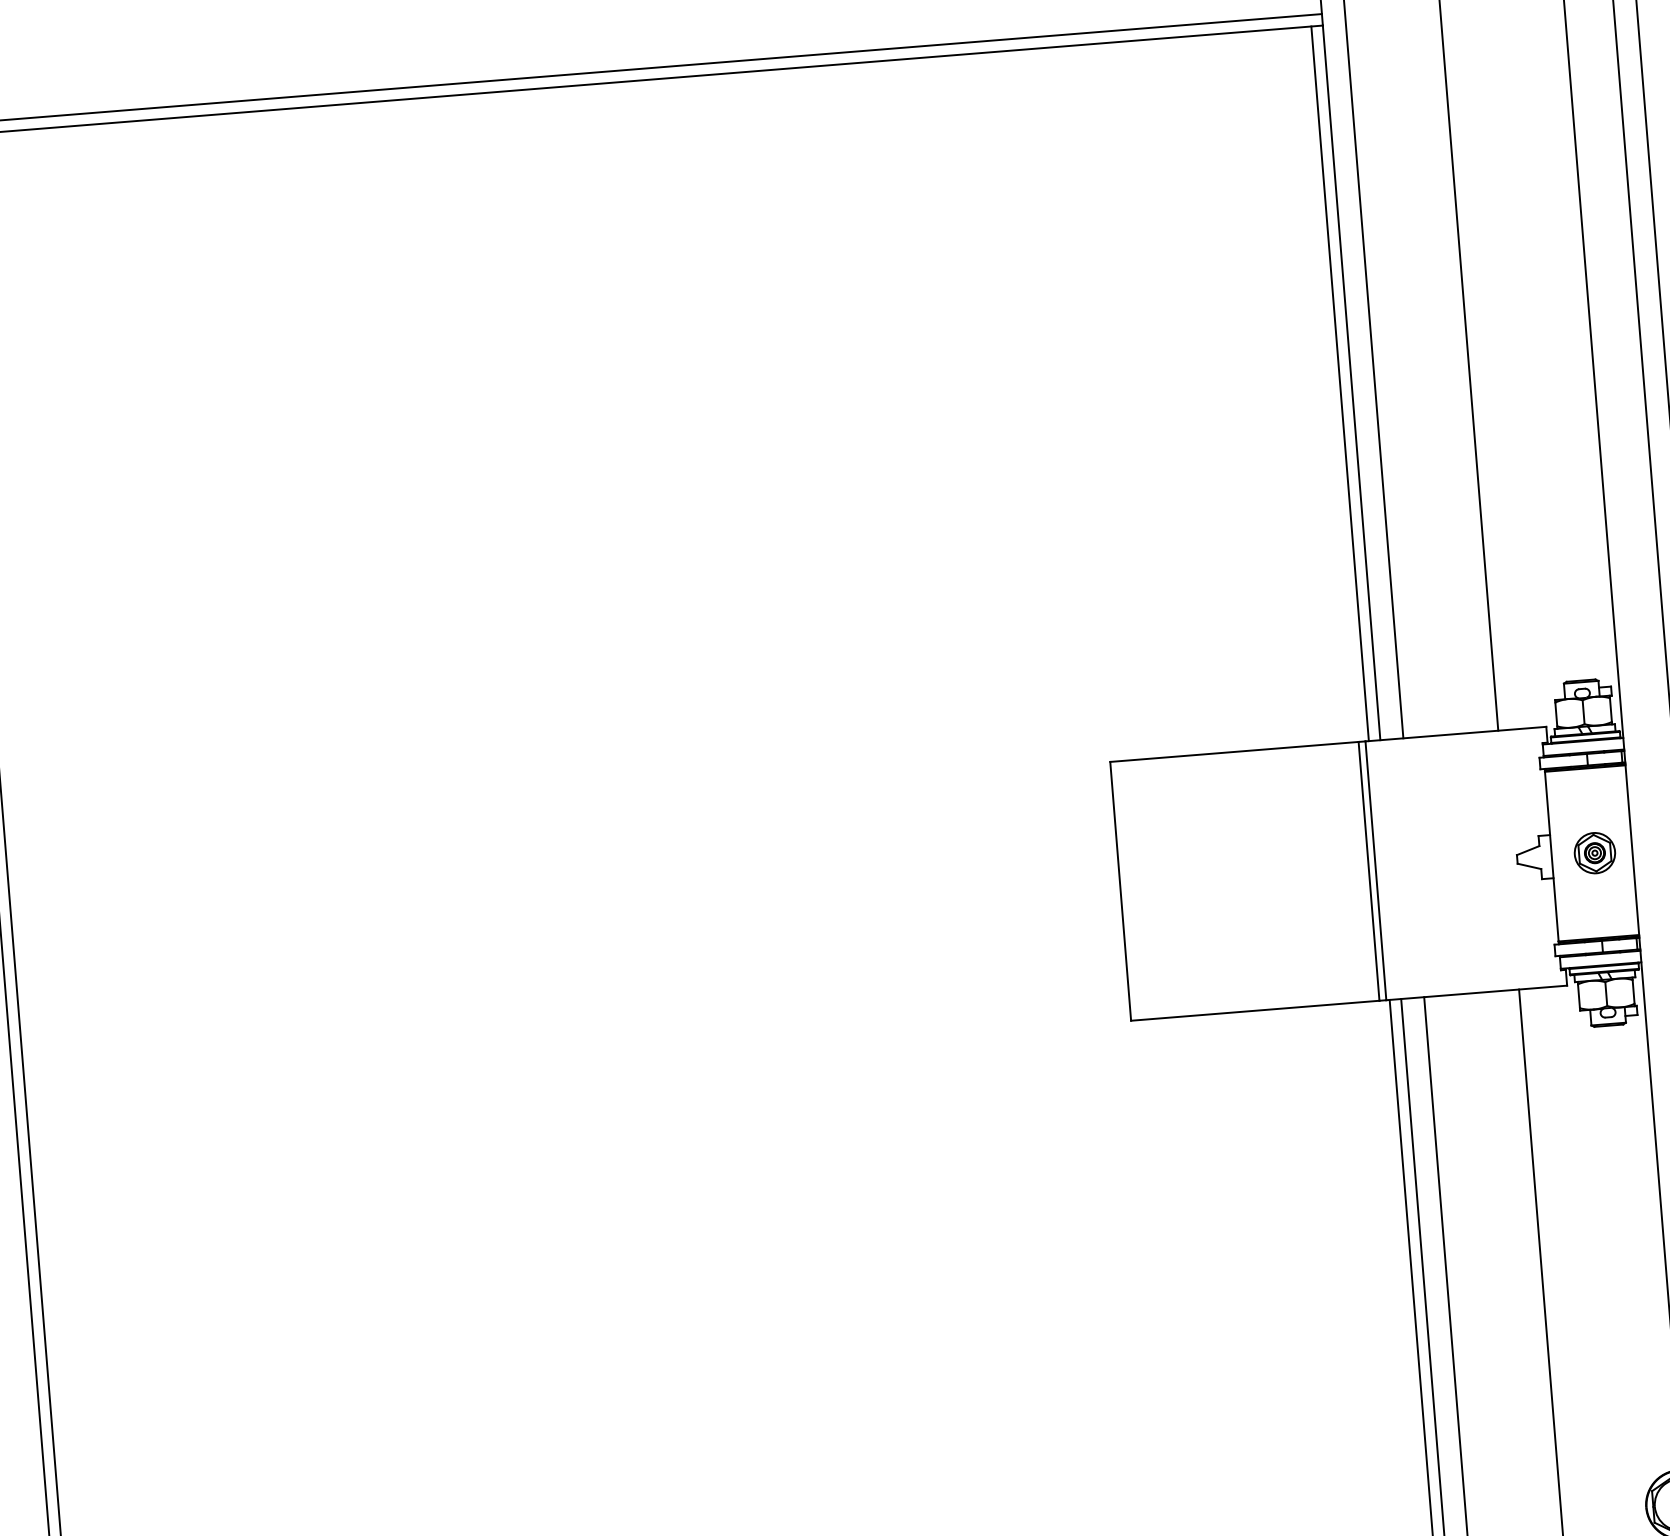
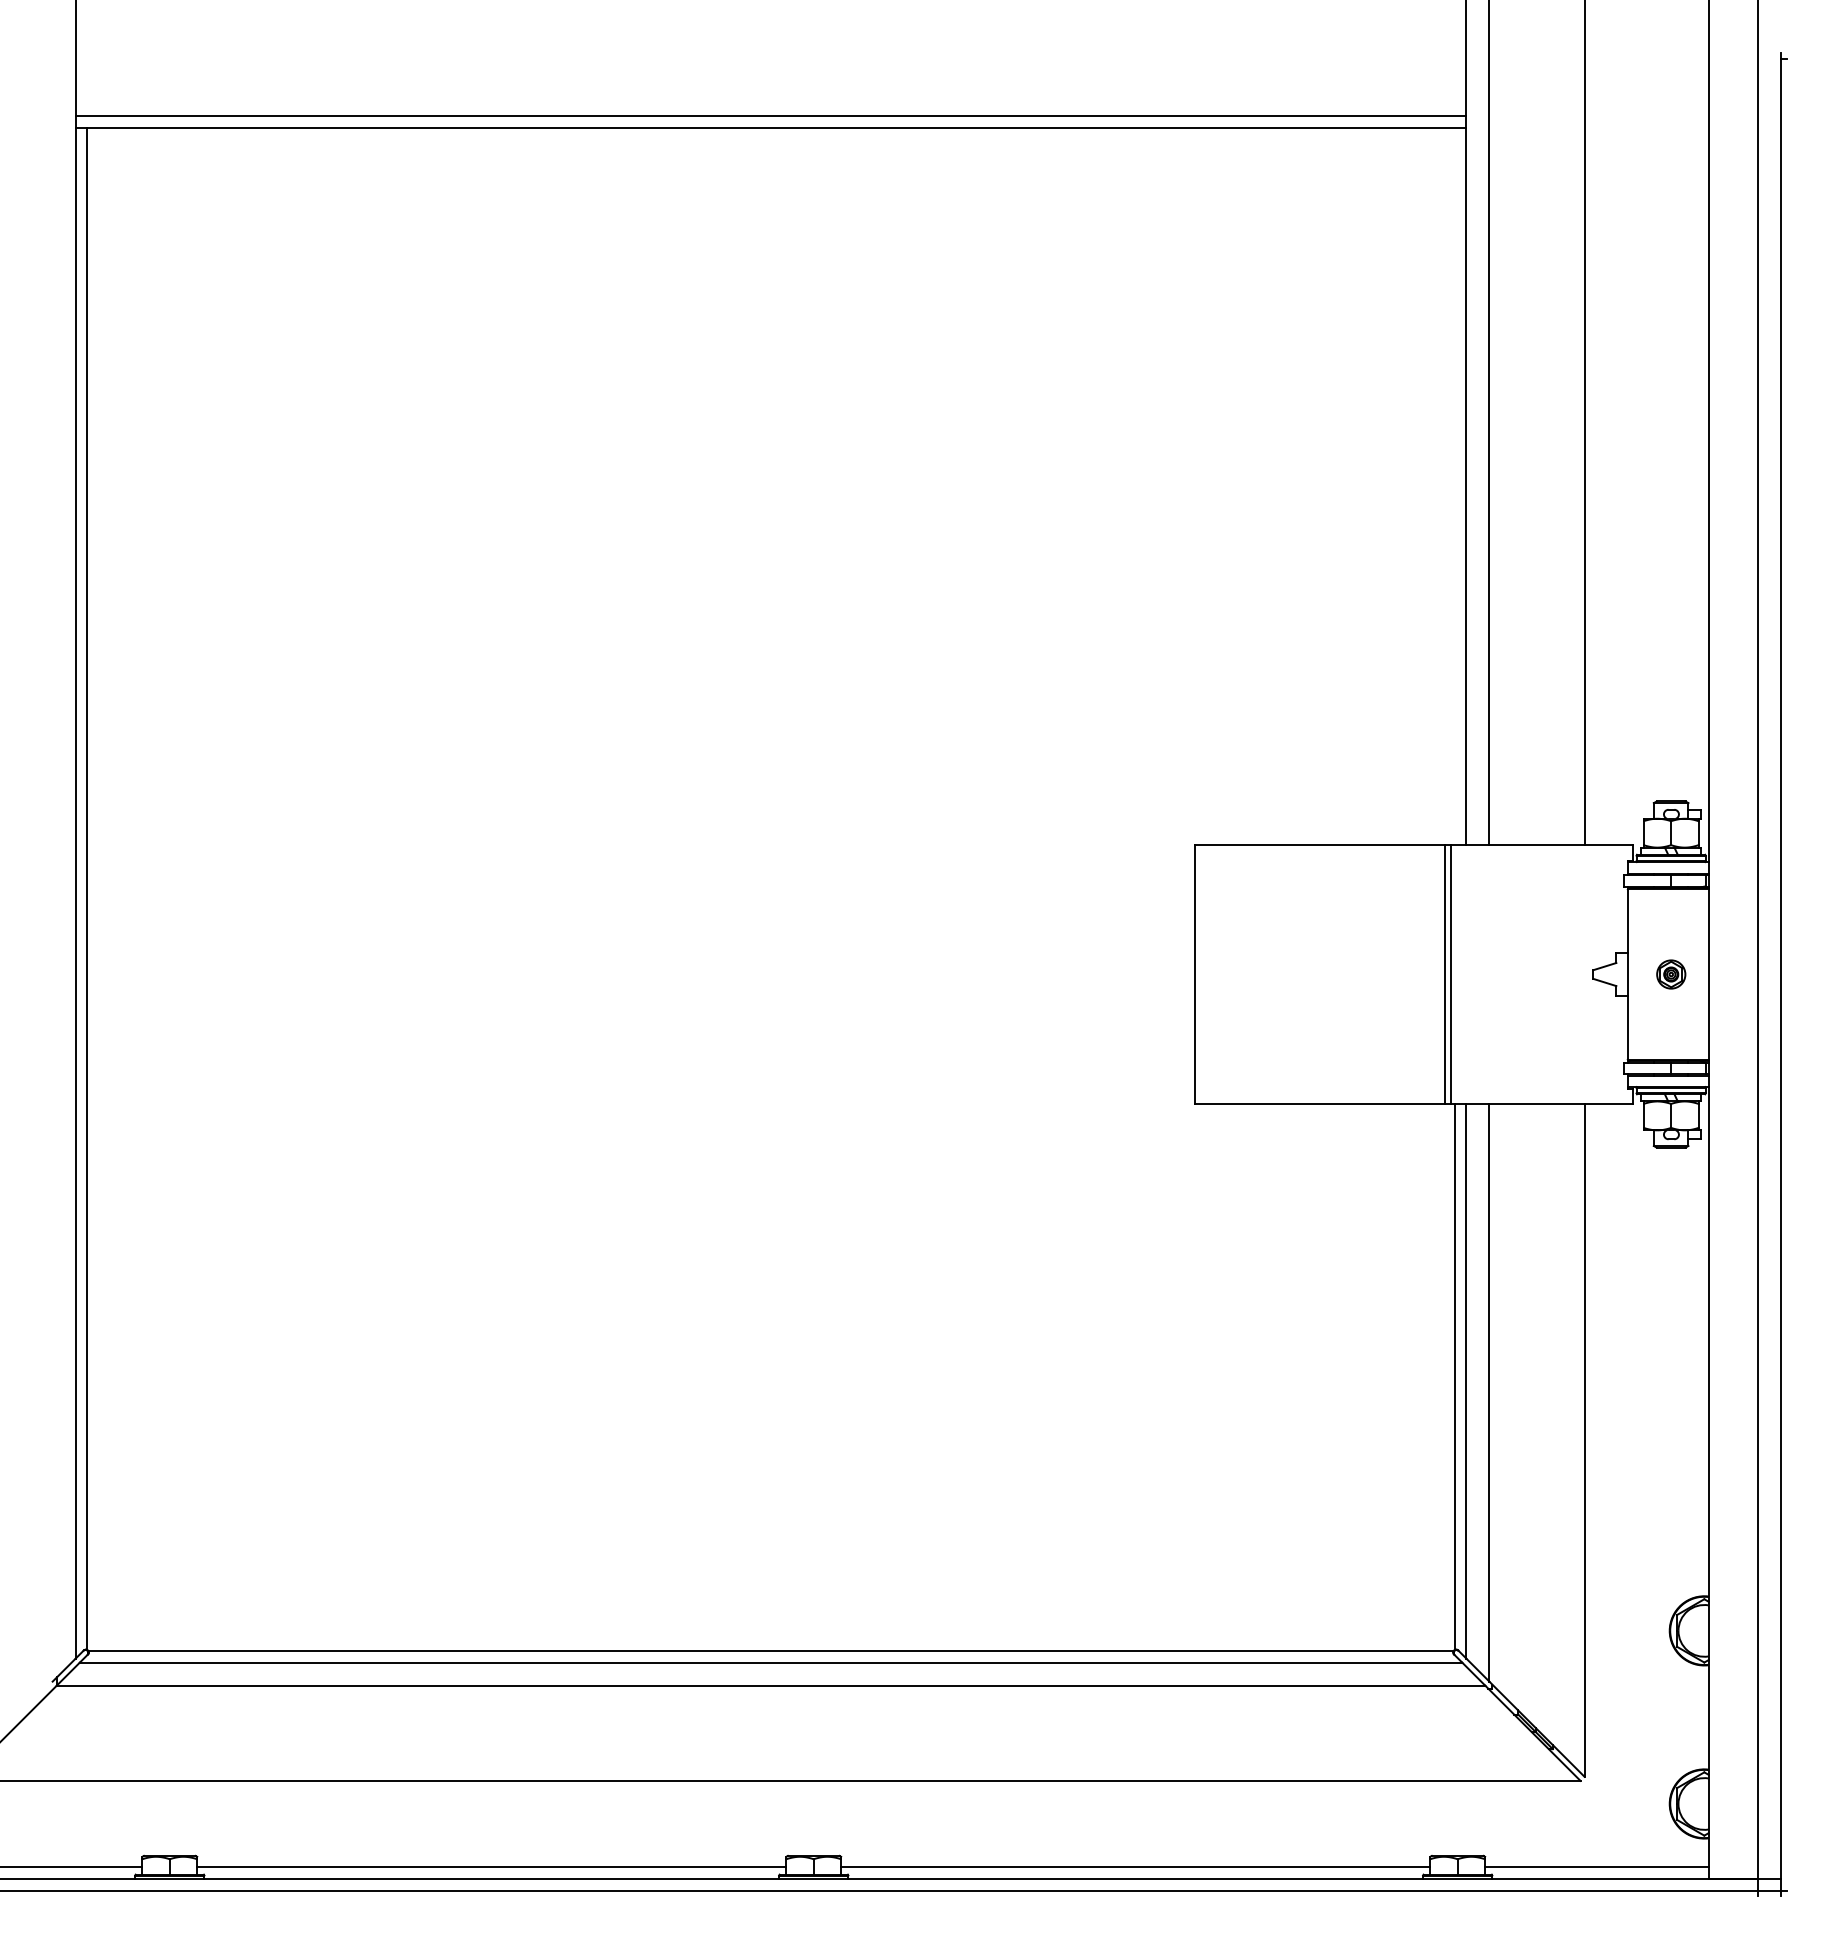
line: (1339, 383) -> (1454, 485), removed
part: (1595, 853) -> (1671, 974), size x0.7

